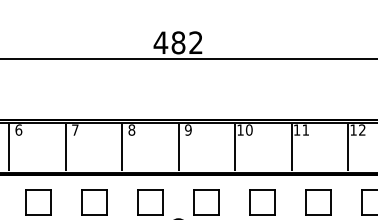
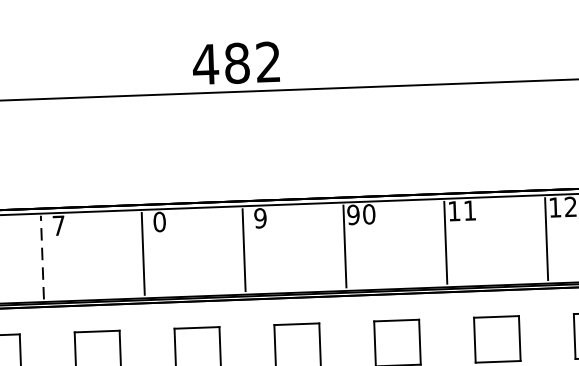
text: (131, 129) -> (158, 220), 8 -> 0
text: (240, 129) -> (353, 213), 10 -> 90
line: (65, 147) -> (42, 257), solid -> dashed

